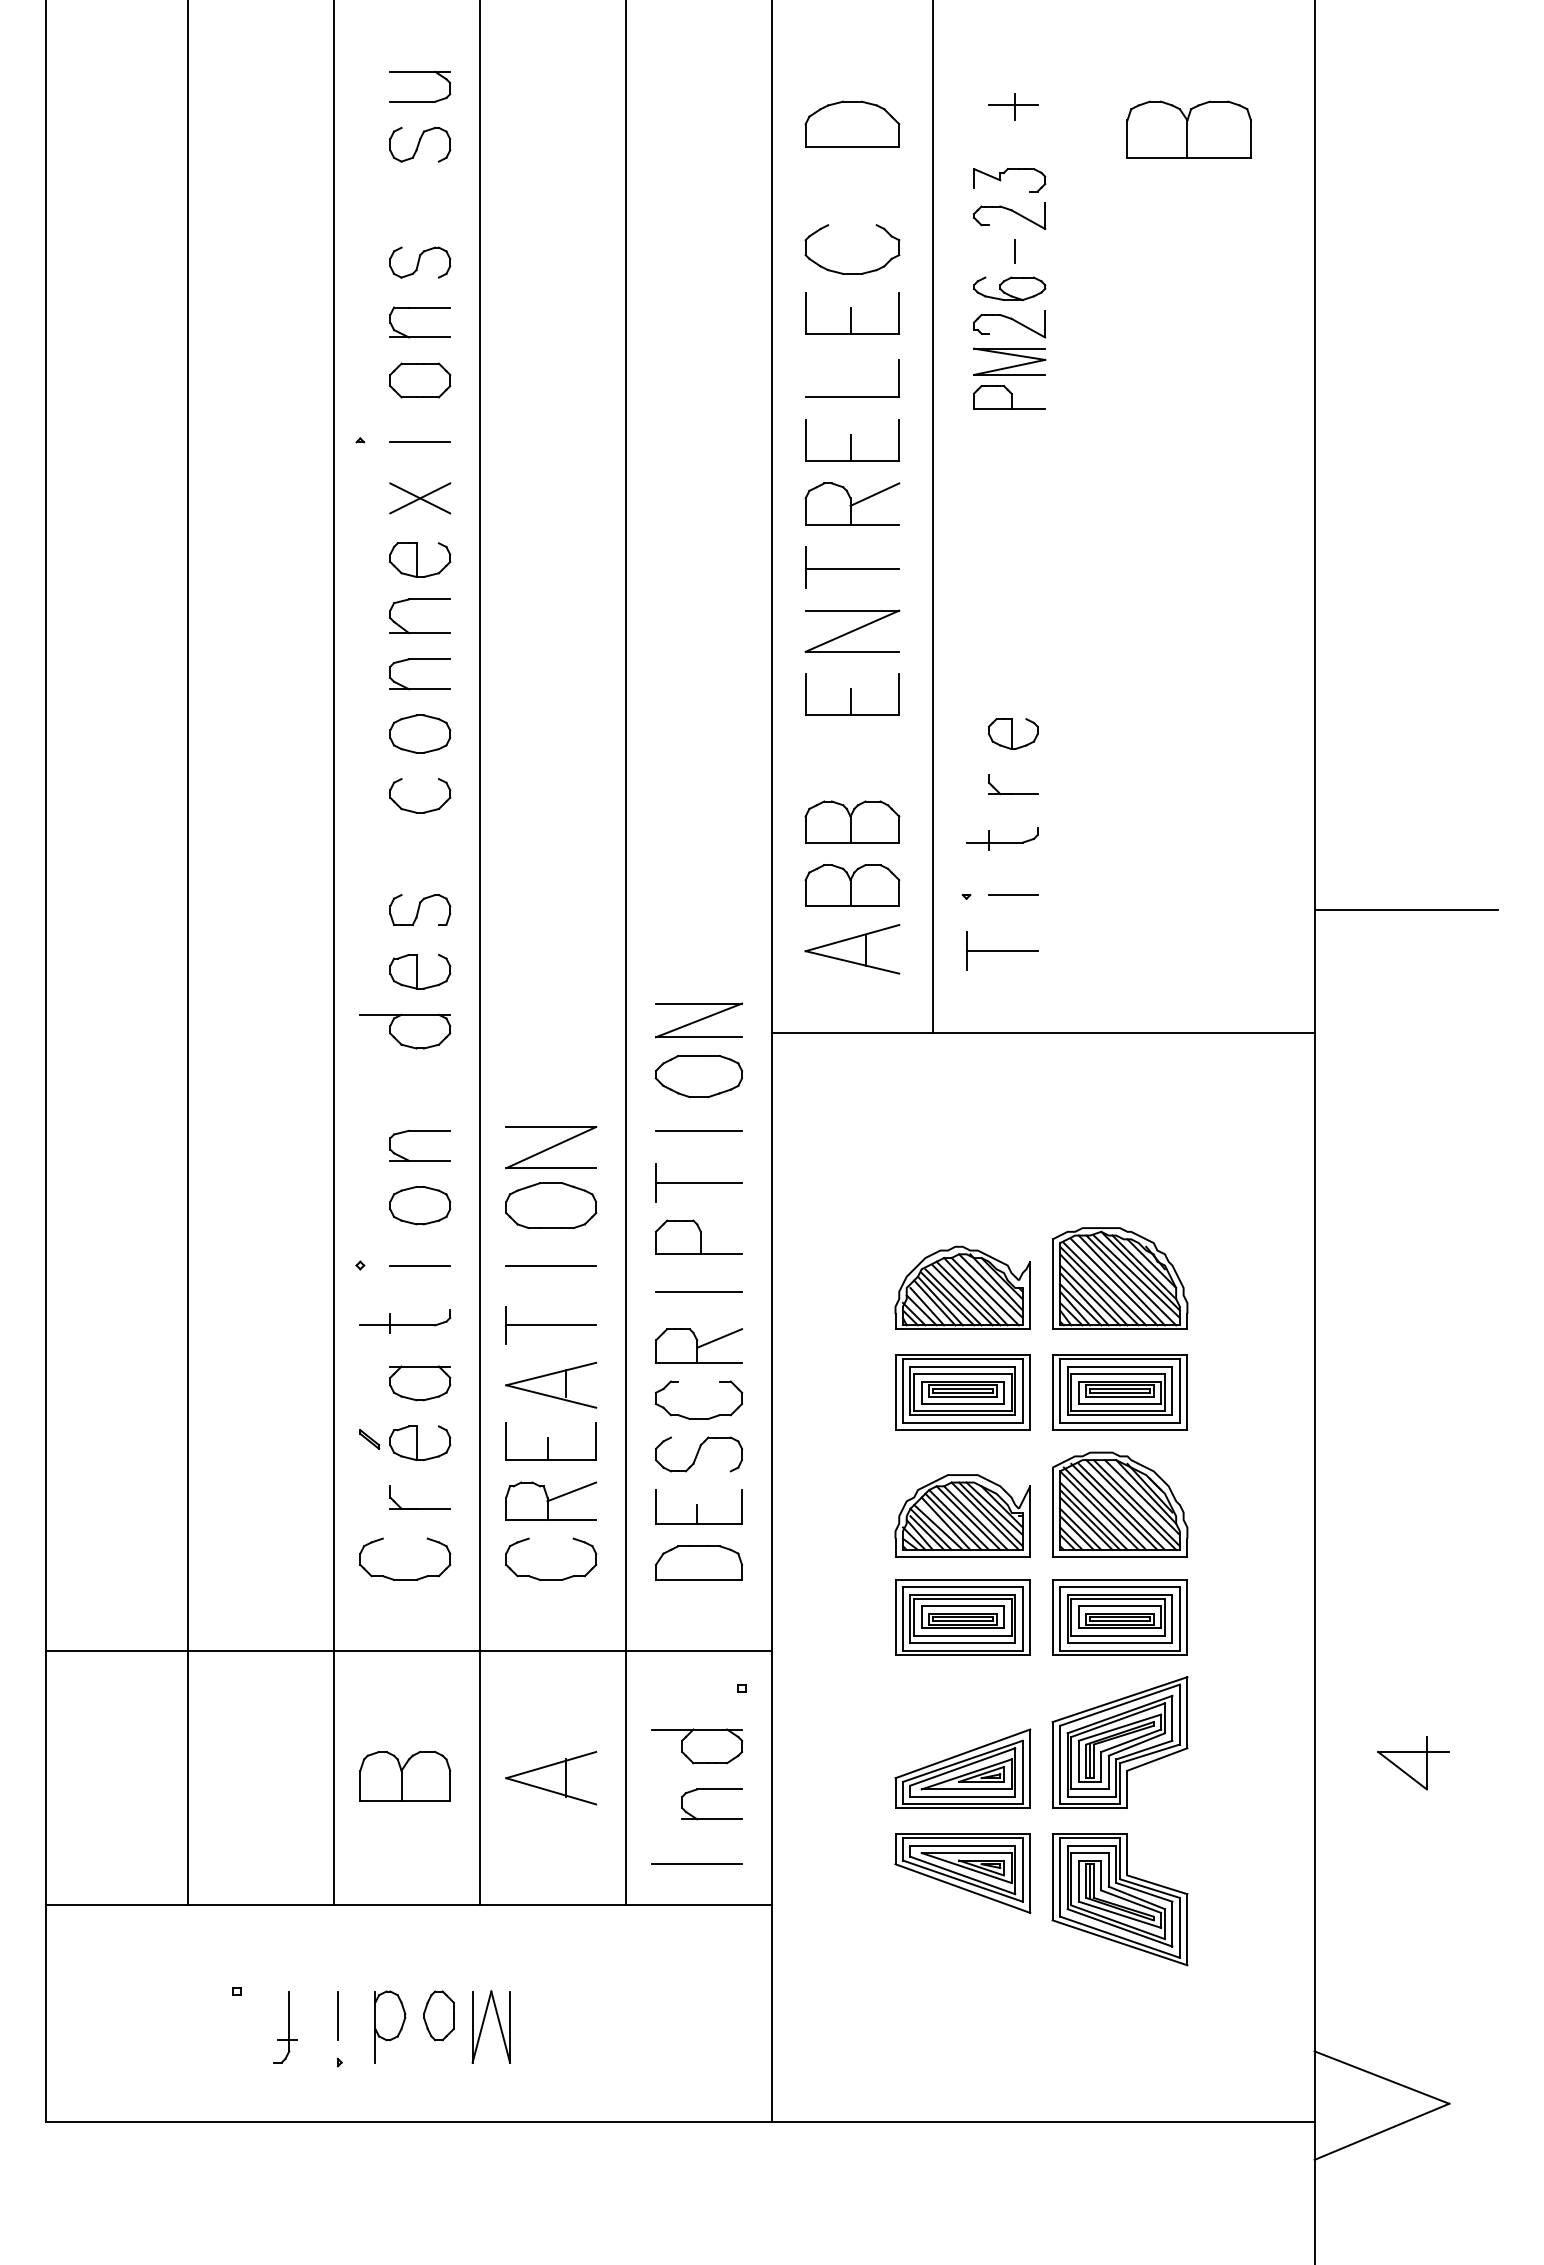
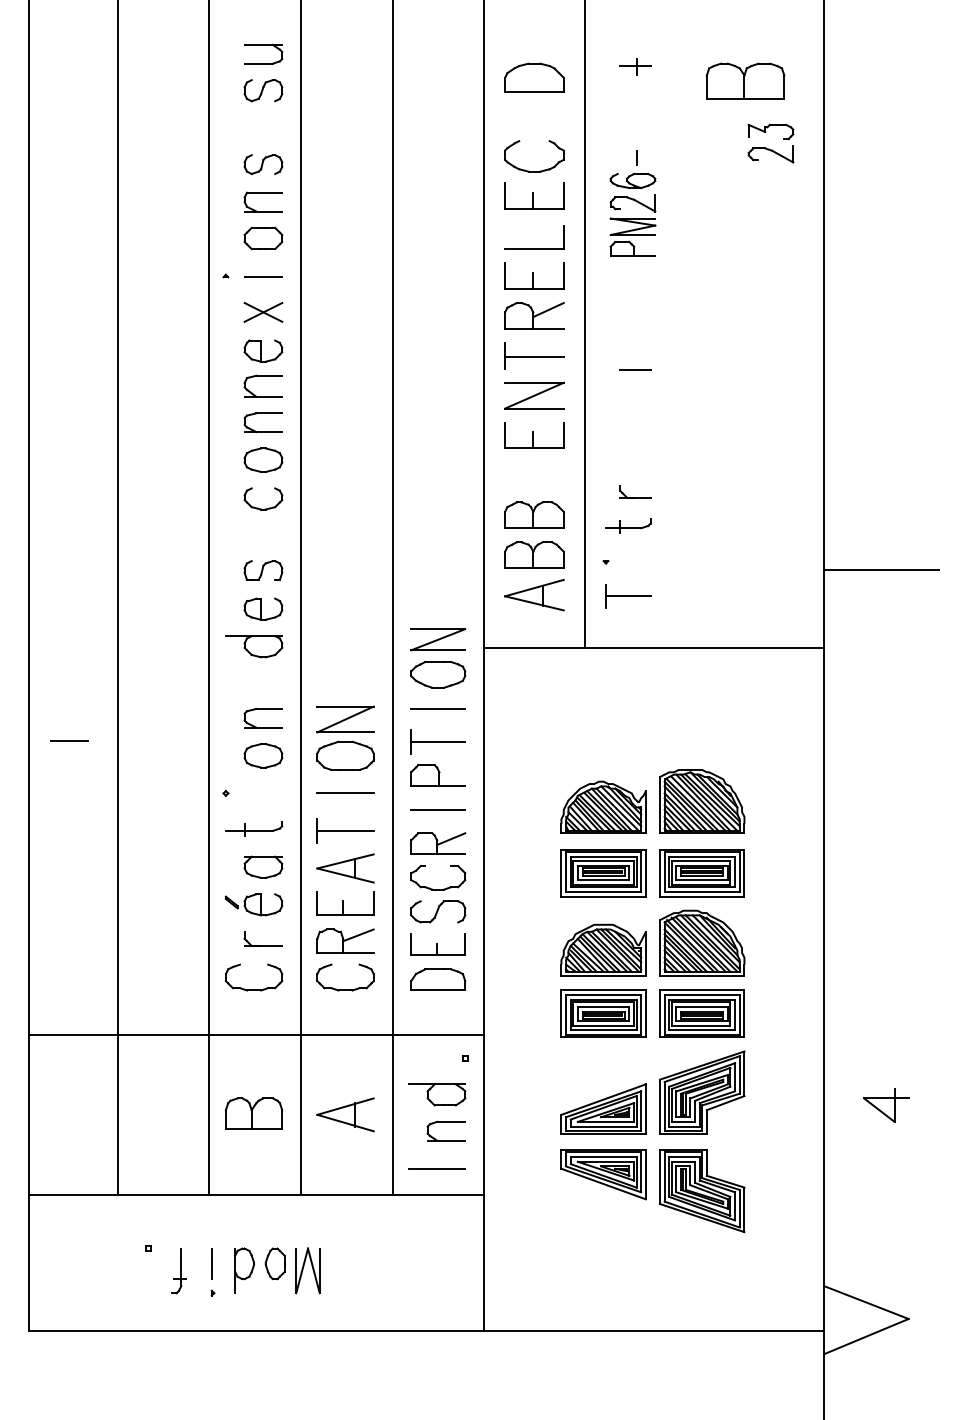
part: (1008, 198) -> (770, 143), moved
part: (1013, 732) -> (635, 459), removed
line: (1013, 894) -> (635, 369), moved
line: (420, 1264) -> (69, 740), moved

